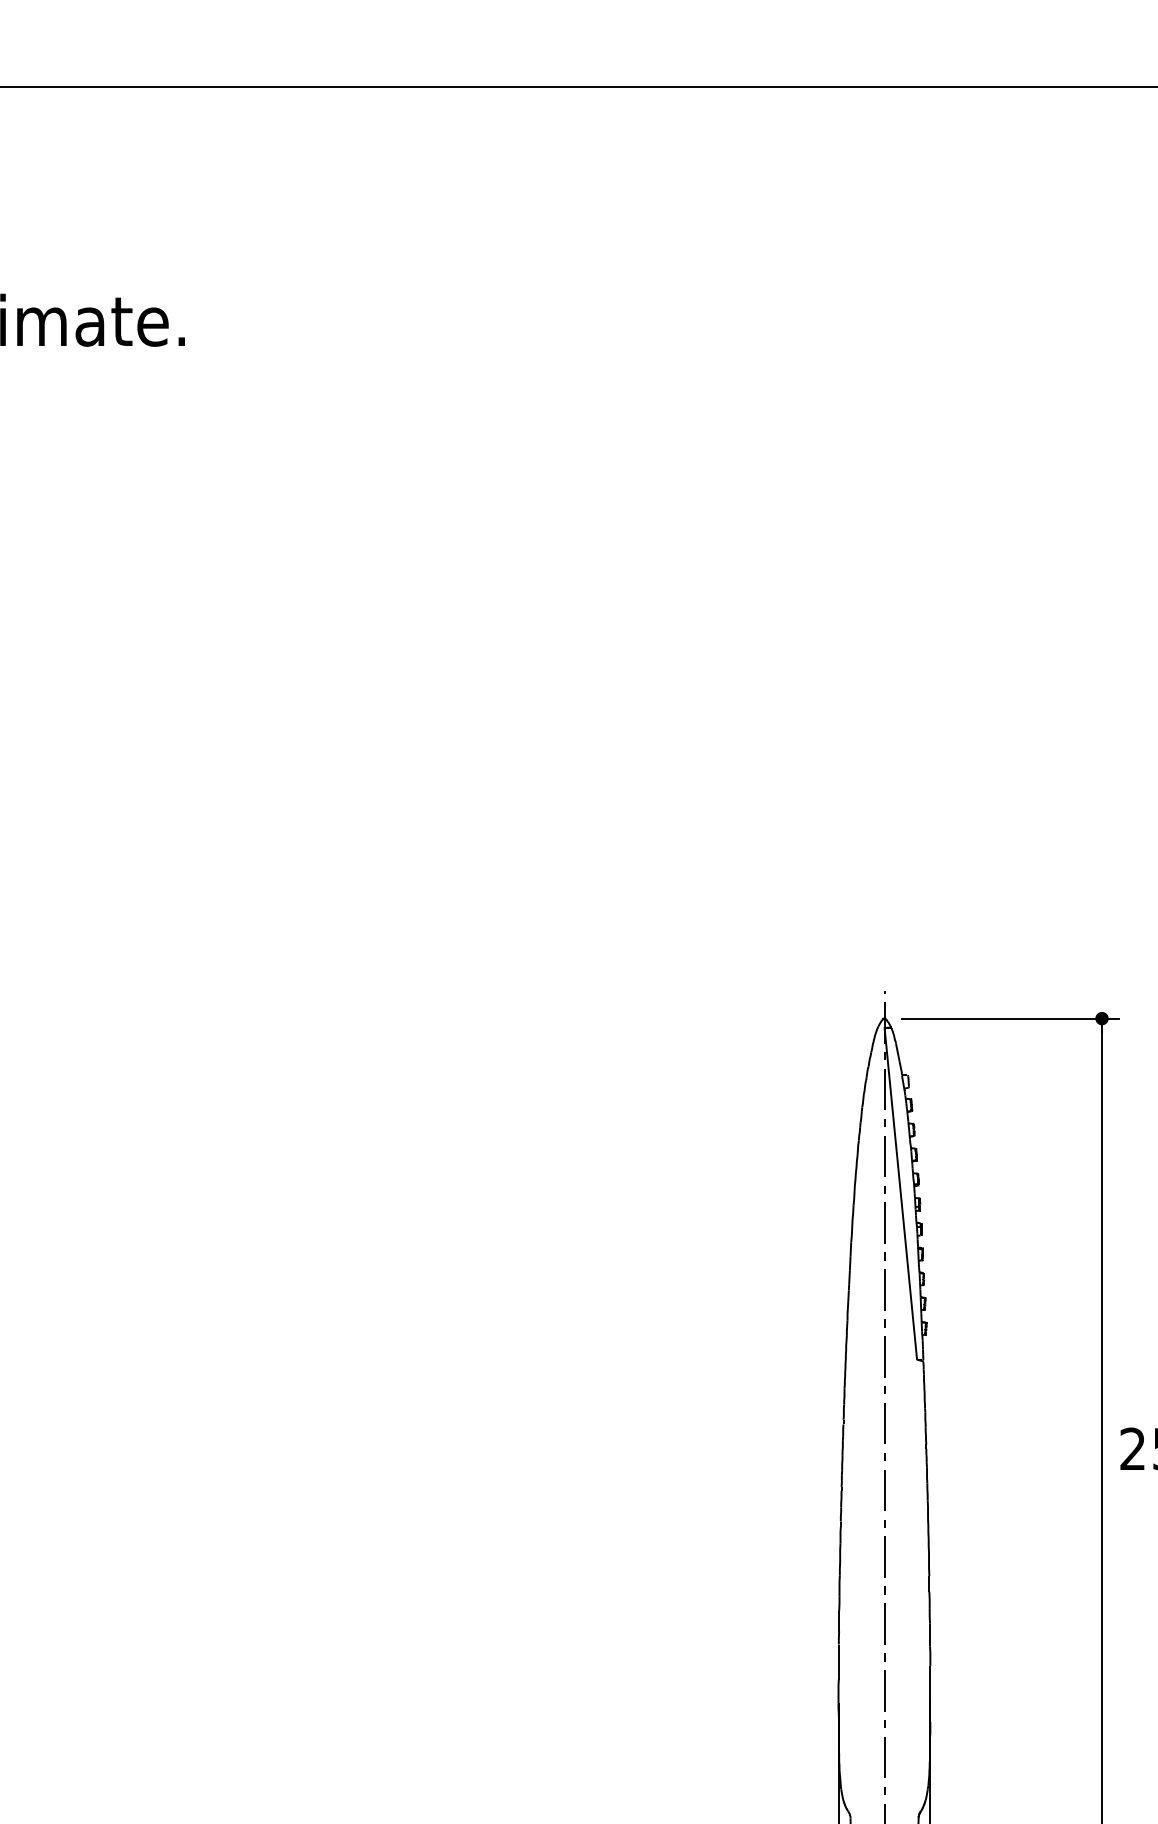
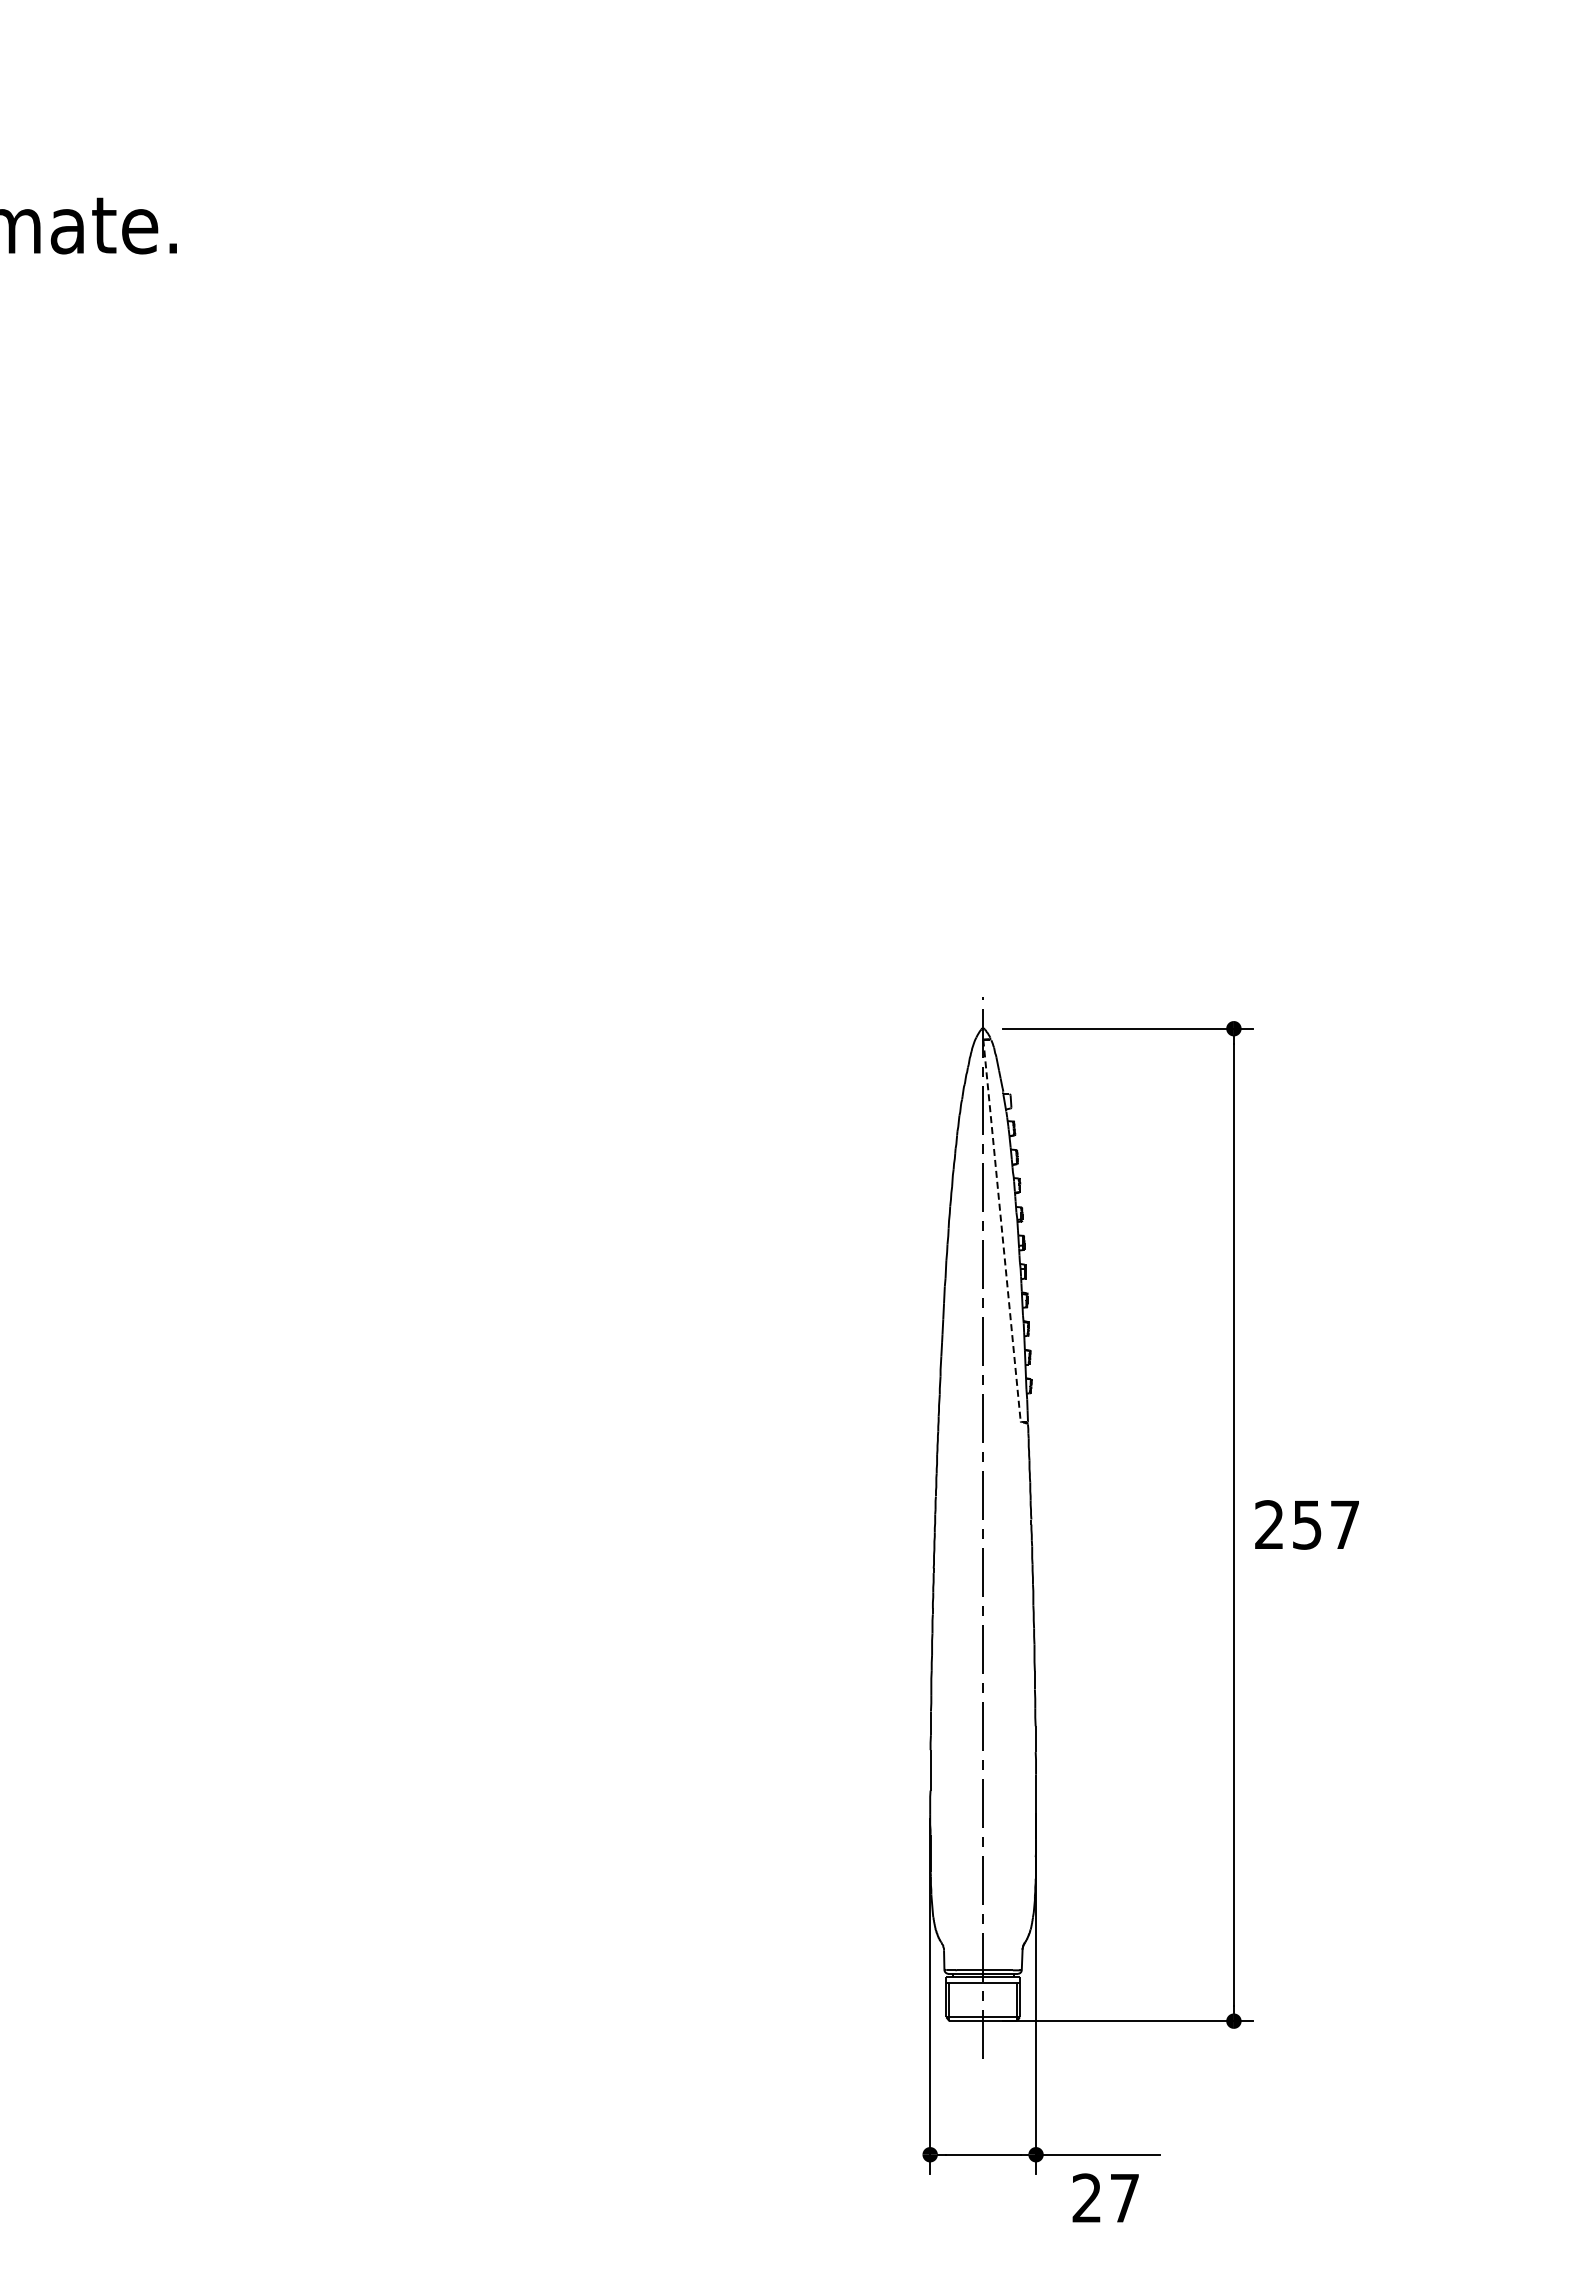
line: (900, 1193) -> (1001, 1230), solid -> dashed

